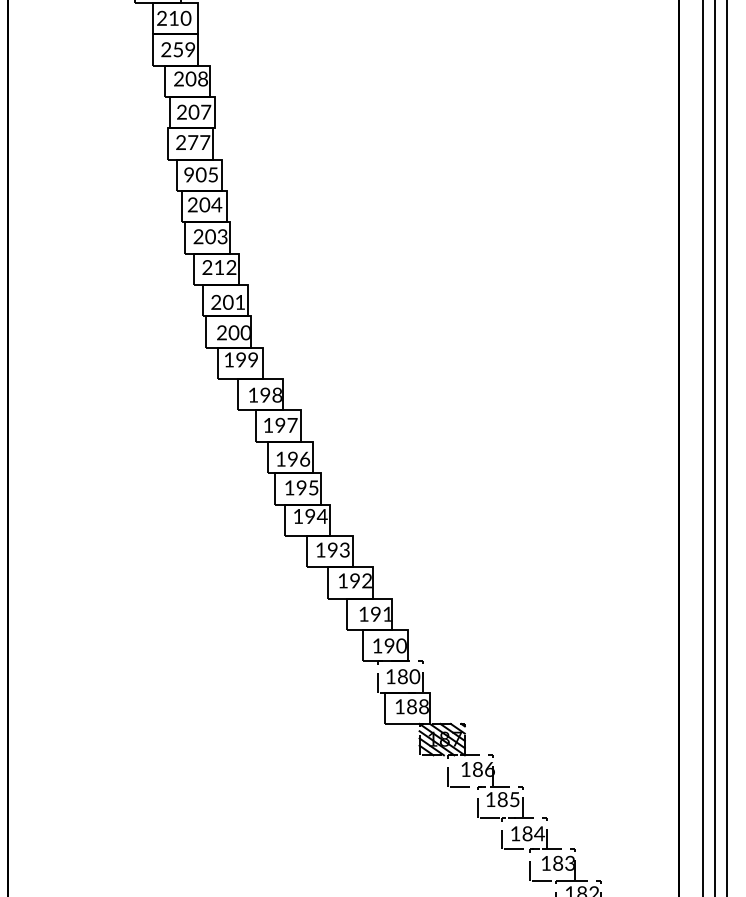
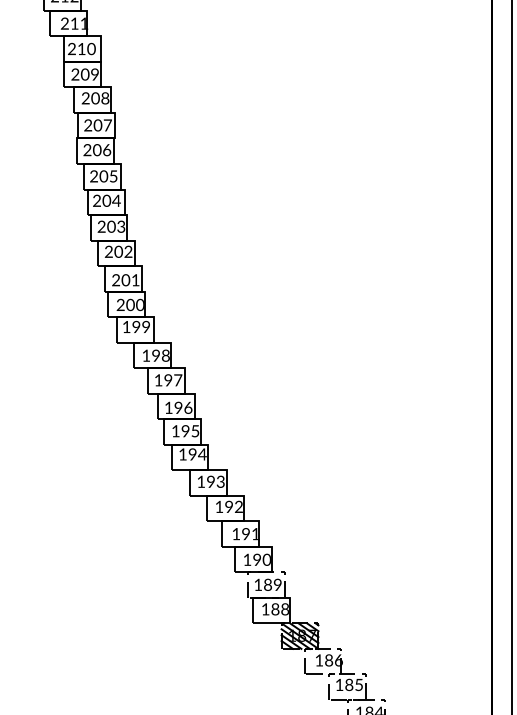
text: (178, 49) -> (85, 74), 259 -> 209
text: (198, 142) -> (101, 150), 277 -> 206
text: (188, 175) -> (93, 176), 905 -> 205
text: (219, 267) -> (118, 251), 212 -> 202
text: (414, 677) -> (277, 585), 180 -> 189

